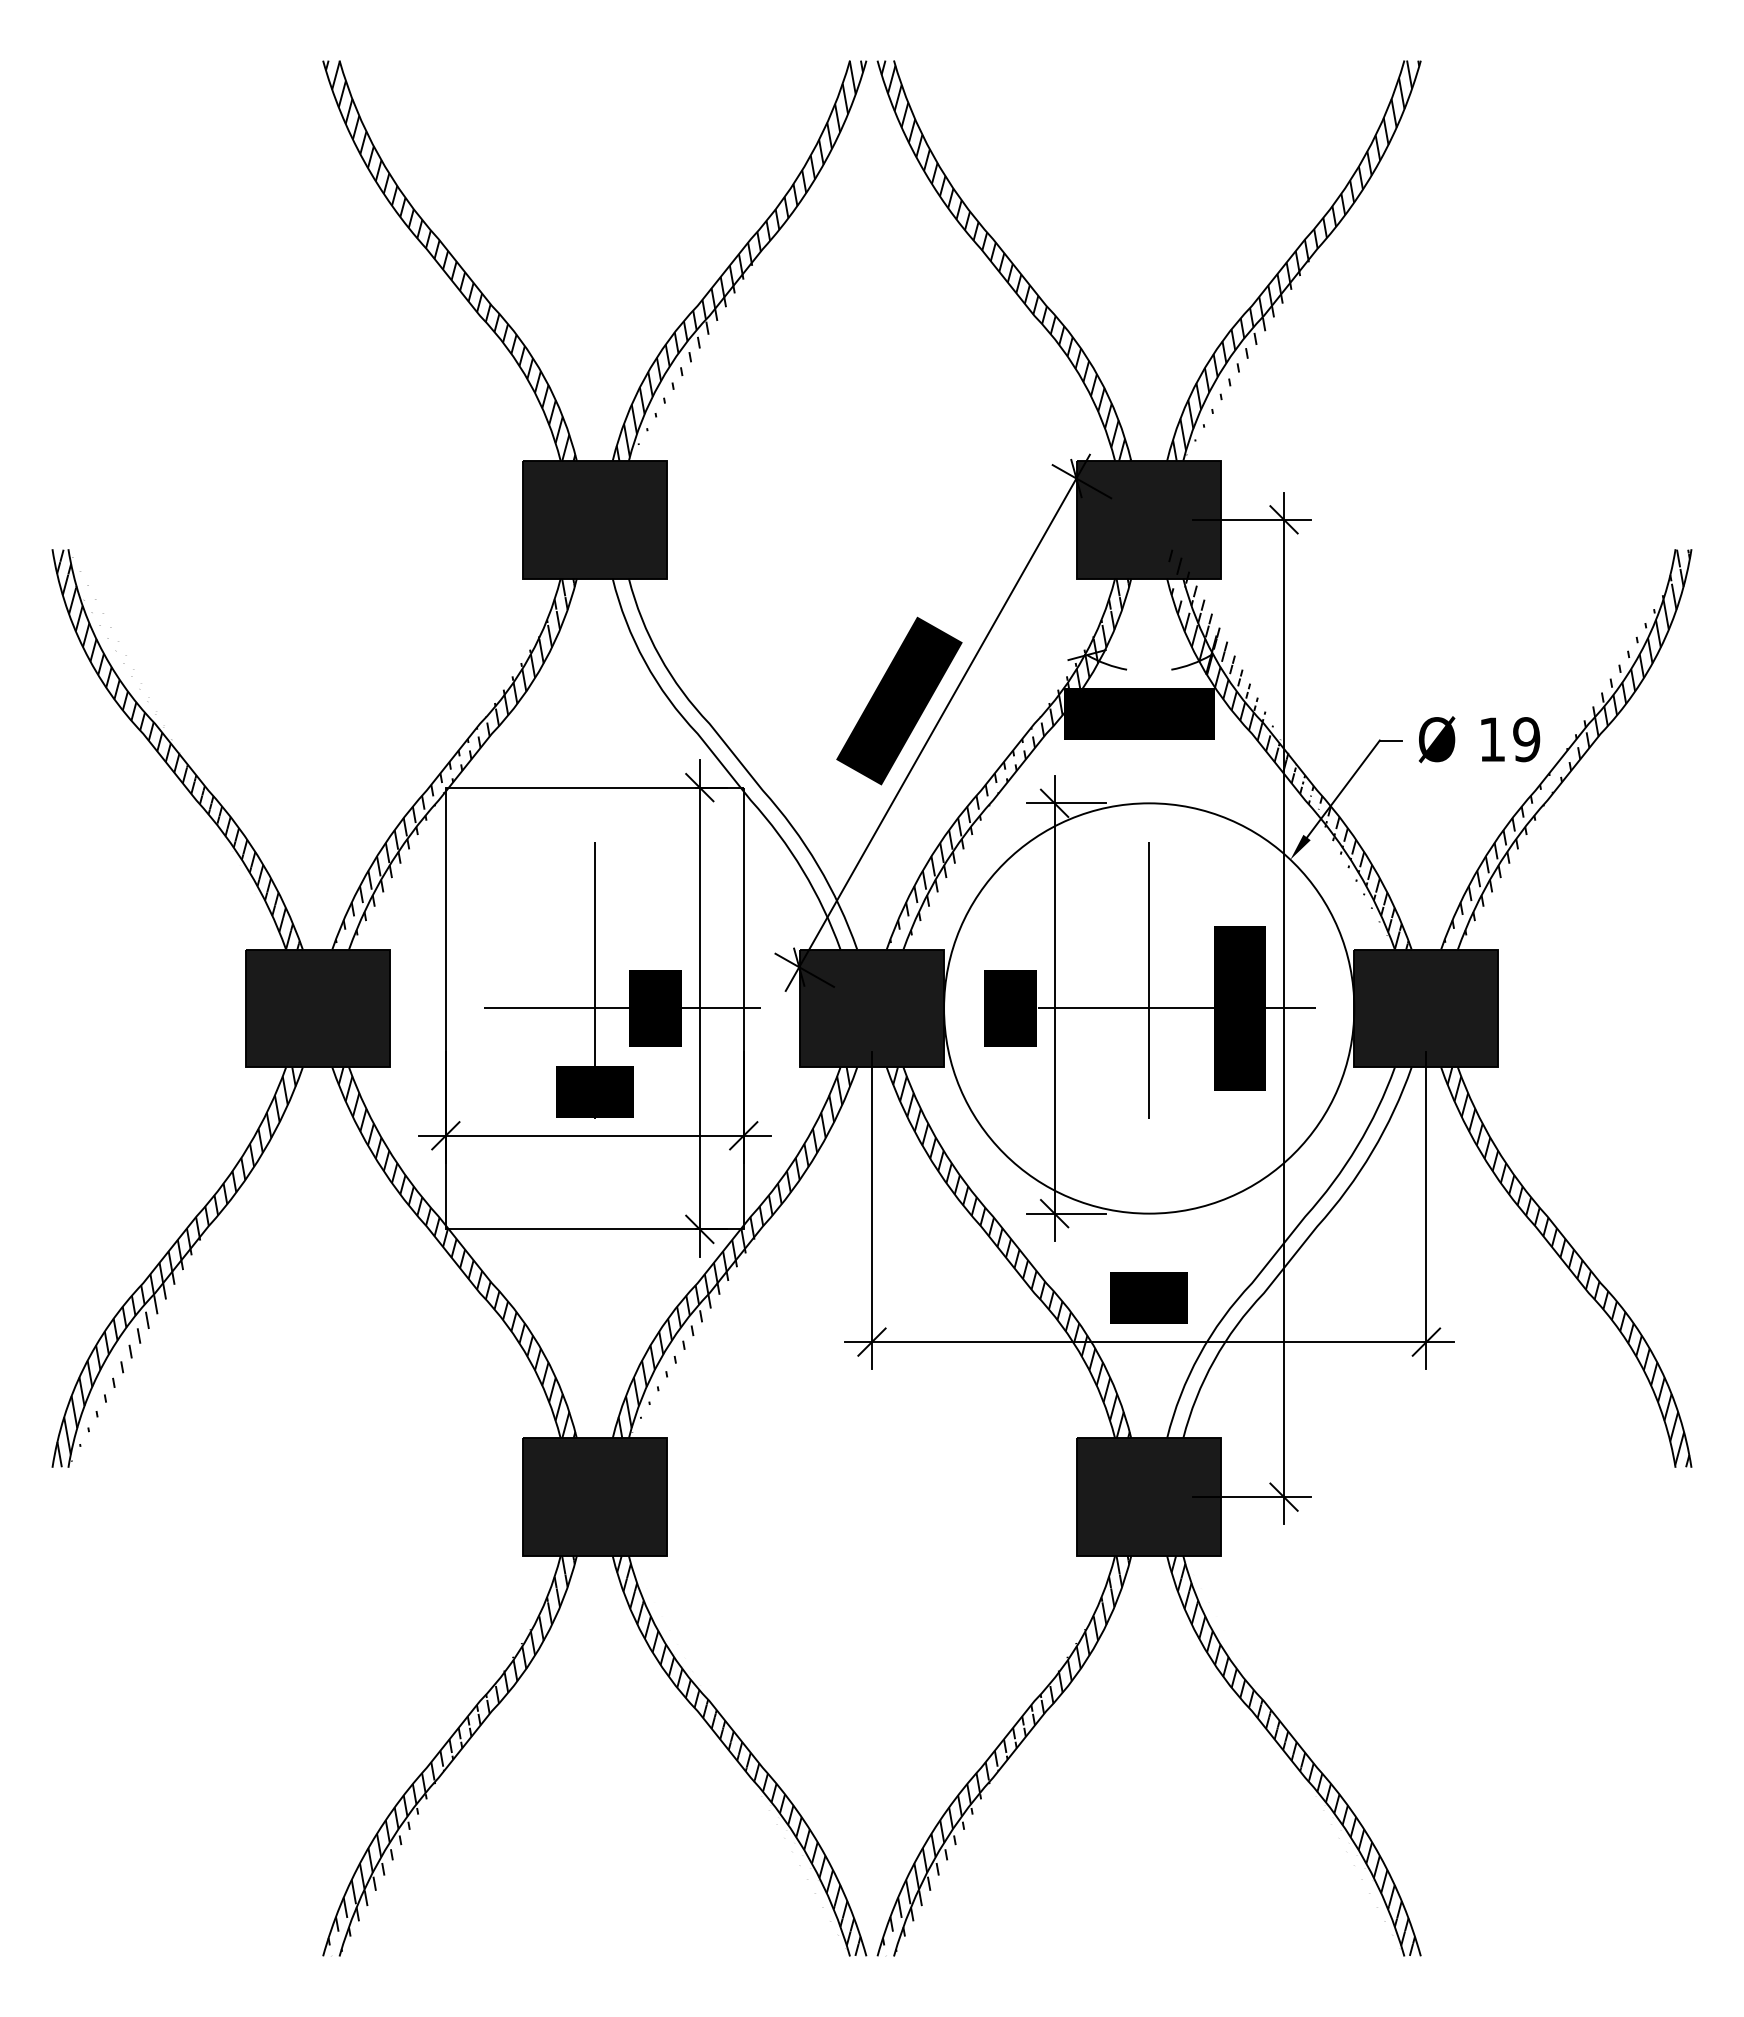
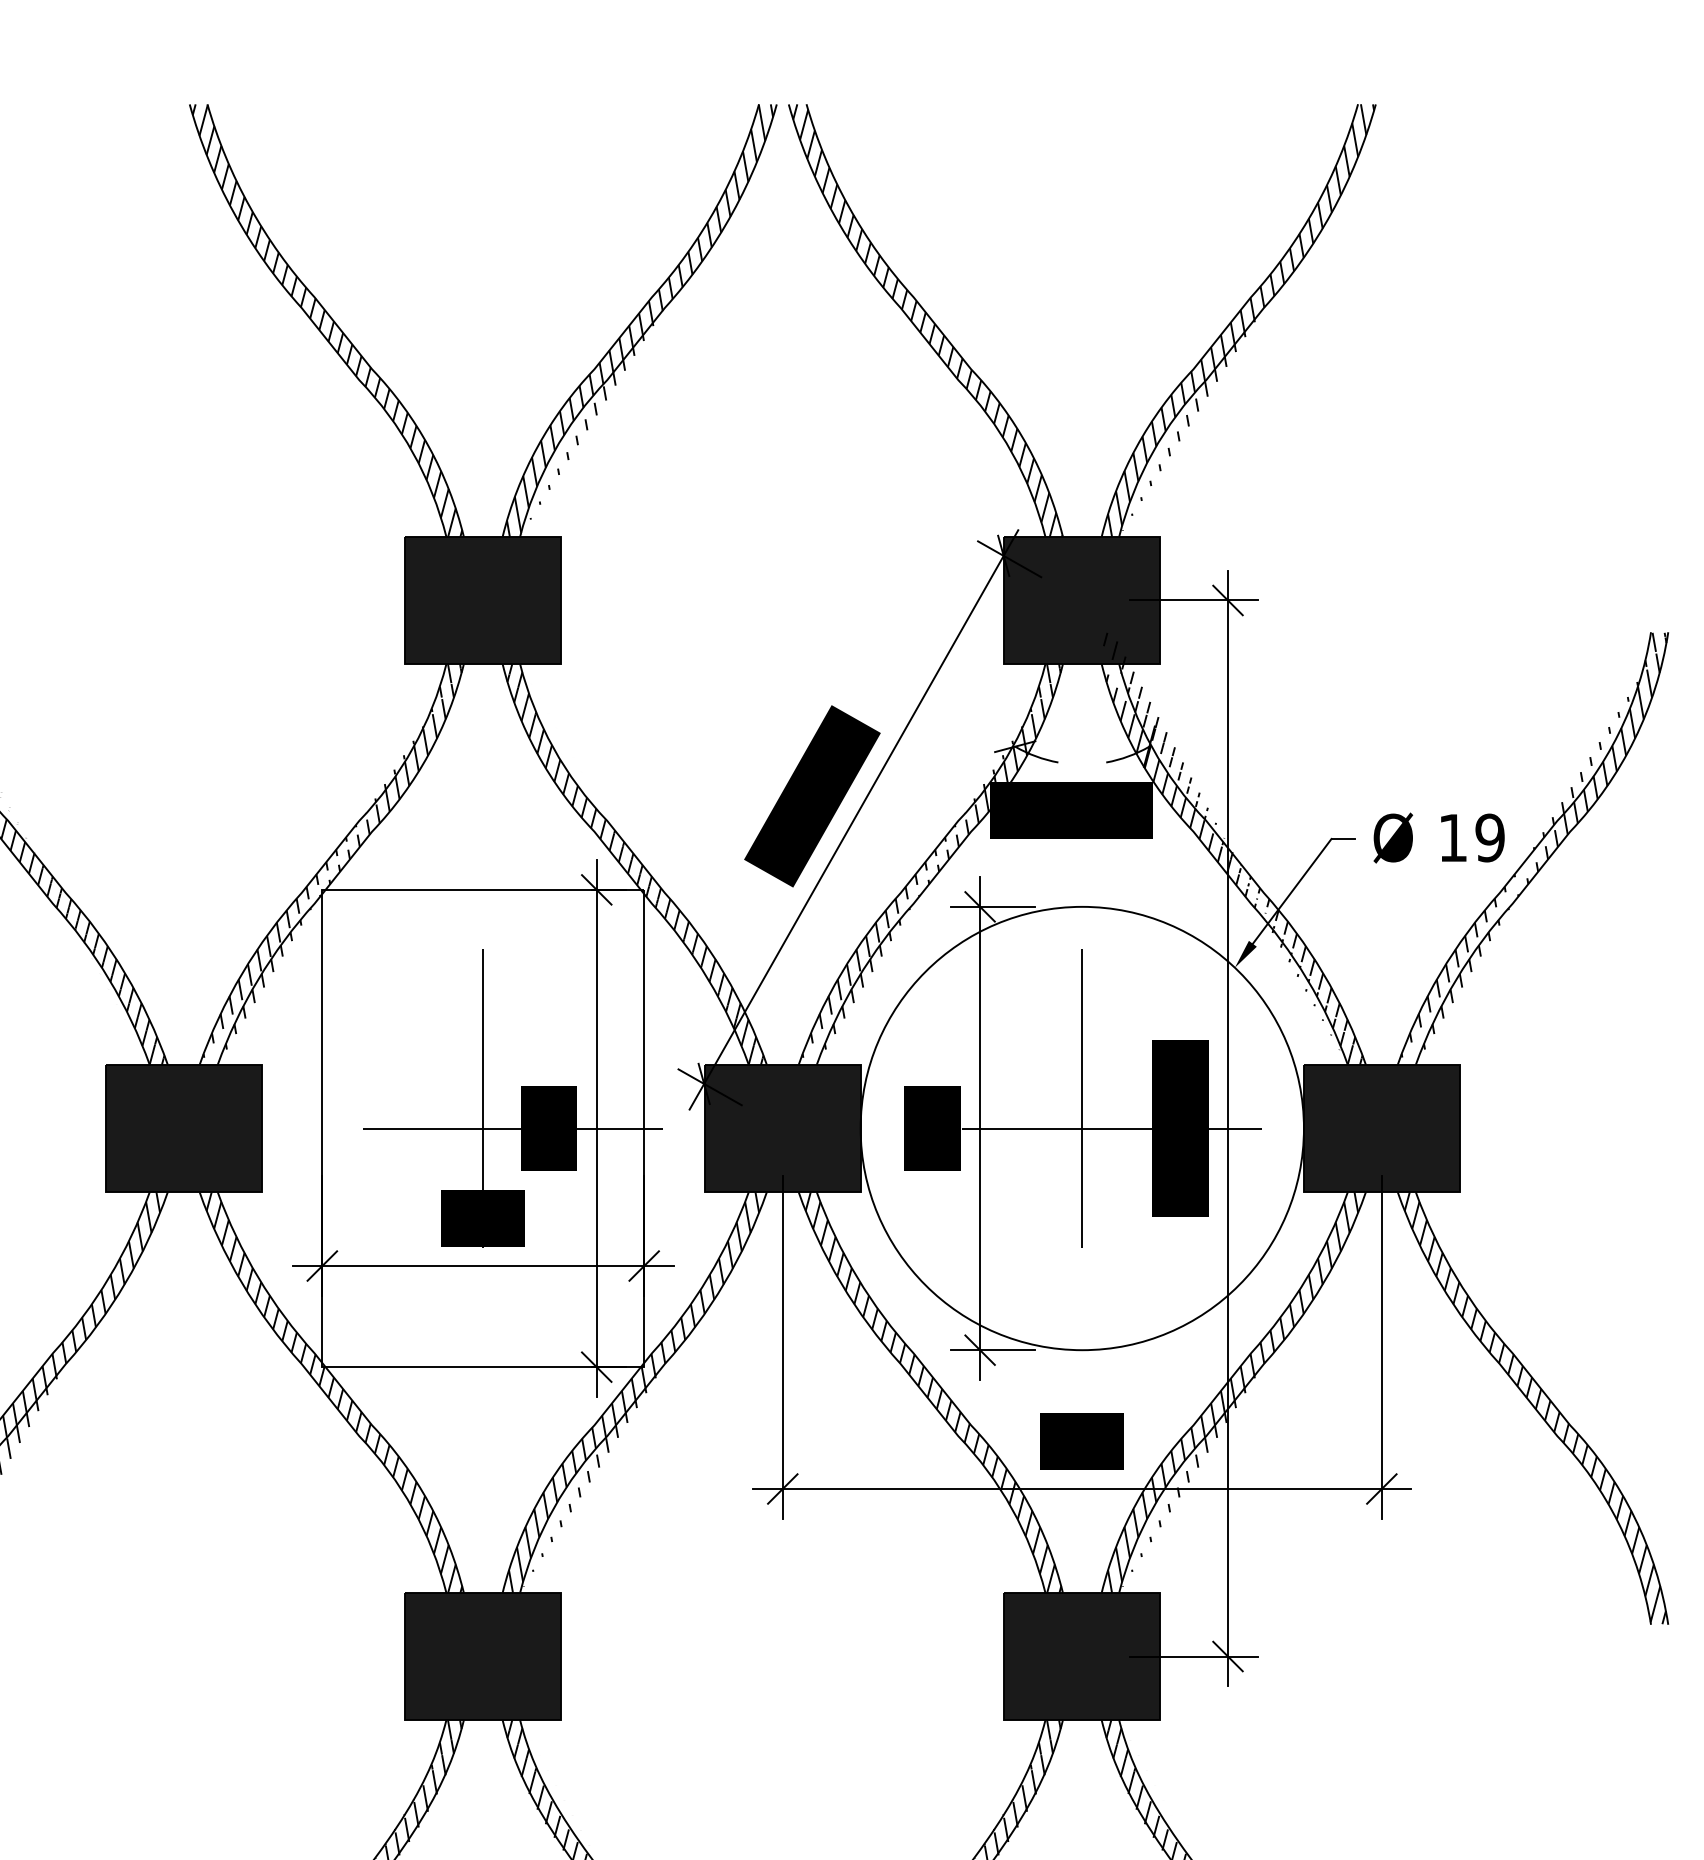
hatch: (735, 763) -> (635, 863), added
hatch: (1288, 1252) -> (1232, 1392), added

